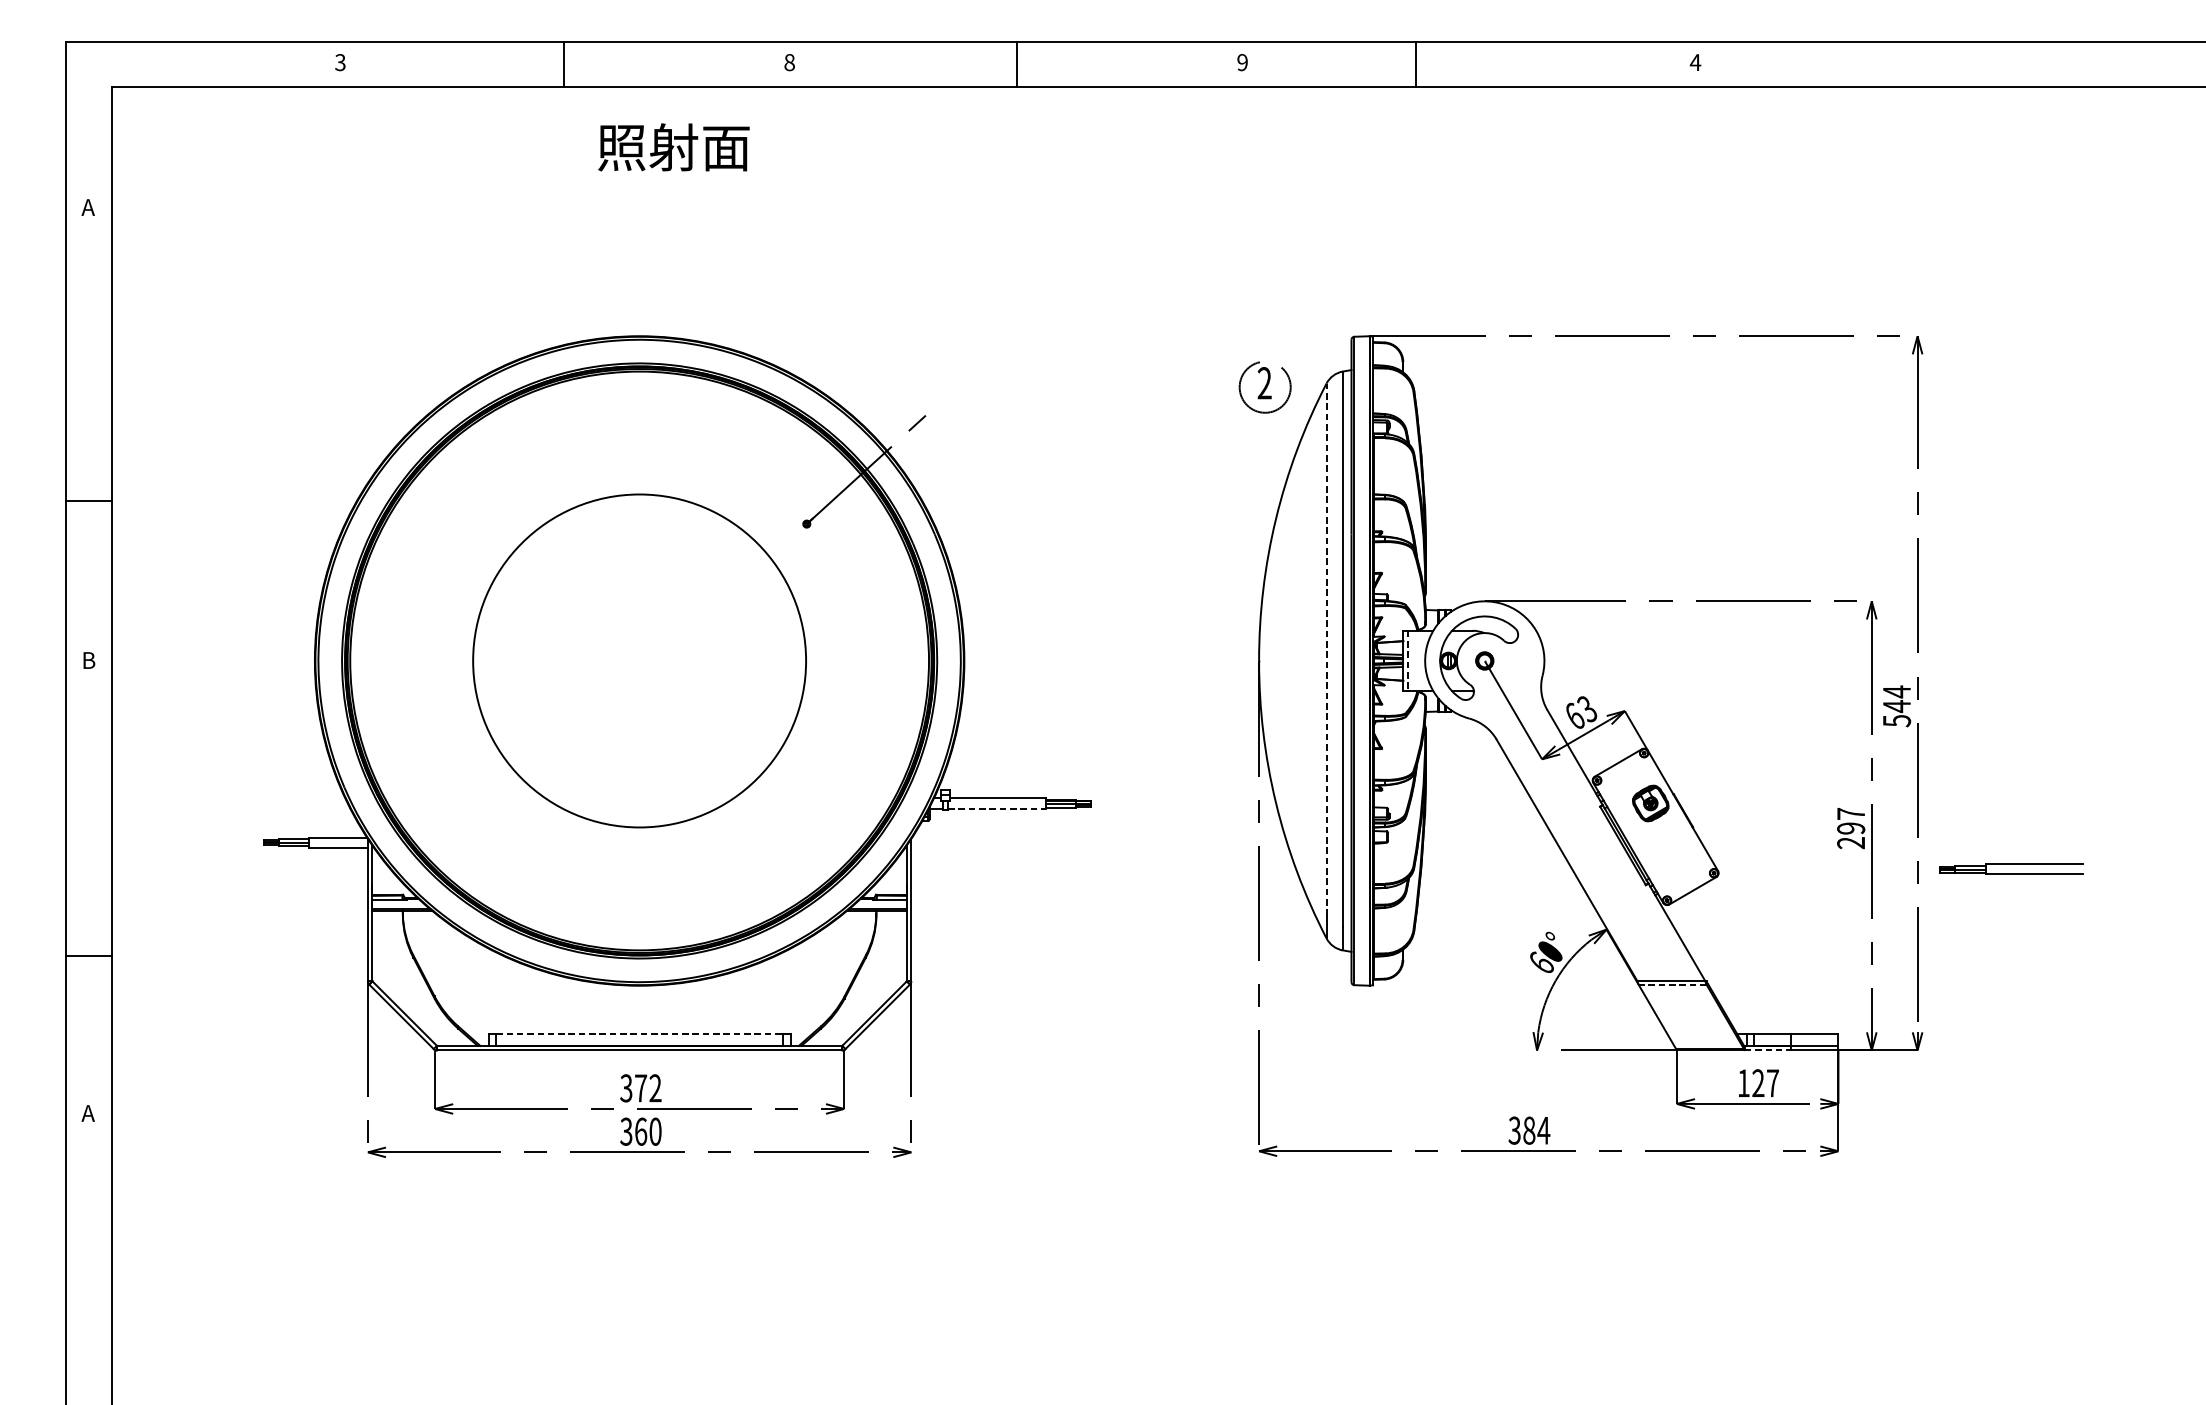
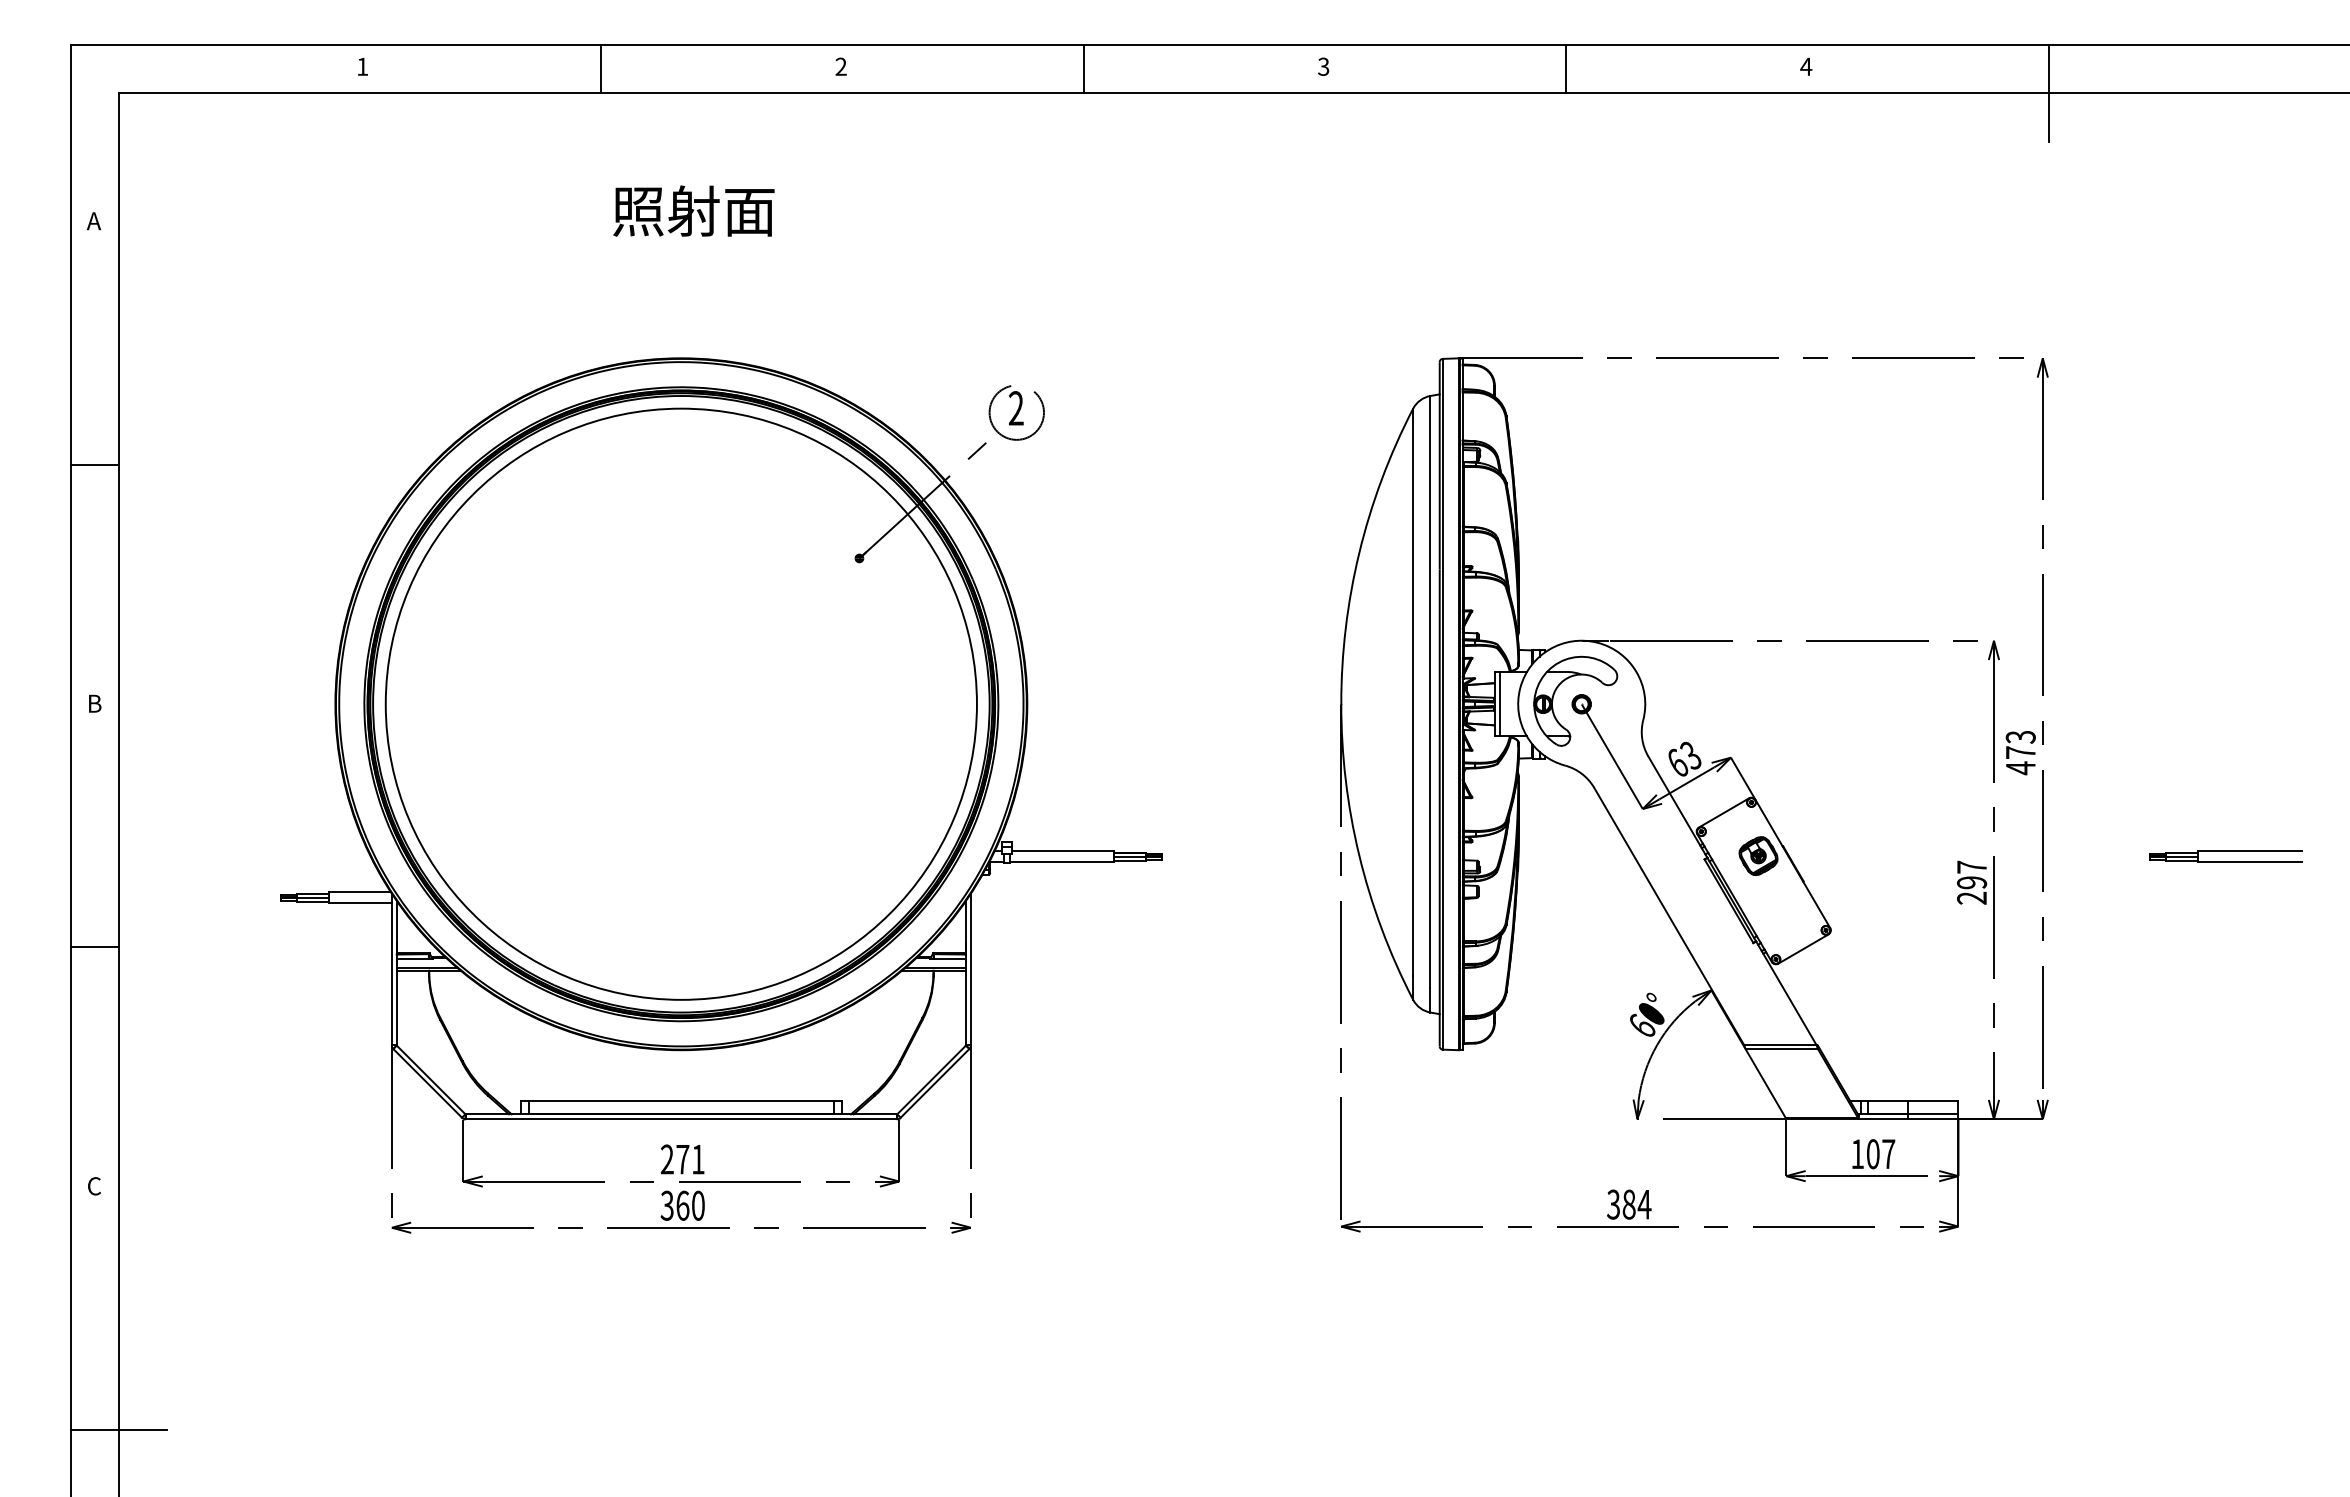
text: (340, 62) -> (362, 66), 3 -> 1
text: (789, 62) -> (840, 66), 8 -> 2
text: (1242, 62) -> (1323, 66), 9 -> 3
line: (1416, 65) -> (1566, 69), moved
line: (1922, 87) -> (2048, 93), added
text: (673, 146) -> (693, 210), moved
part: (1264, 387) -> (1016, 412), moved
line: (88, 500) -> (94, 464), moved
line: (1326, 649) -> (1413, 692), dashed -> solid
circle: (638, 660) -> (680, 703), size x1.67
line: (1408, 661) -> (1500, 704), dashed -> solid
text: (1896, 706) -> (2020, 752), 544 -> 473
line: (997, 808) -> (1062, 861), dashed -> solid
part: (2011, 869) -> (2225, 856), moved
line: (88, 955) -> (94, 947), moved
line: (1672, 985) -> (1781, 1049), dashed -> solid
line: (639, 1033) -> (681, 1101), dashed -> solid
line: (1768, 1050) -> (1883, 1119), dashed -> solid
text: (1757, 1083) -> (1872, 1154), 127 -> 107
text: (640, 1088) -> (682, 1159), 372 -> 271
text: (87, 1113) -> (93, 1186), A -> C
line: (111, 1341) -> (118, 1429), added

